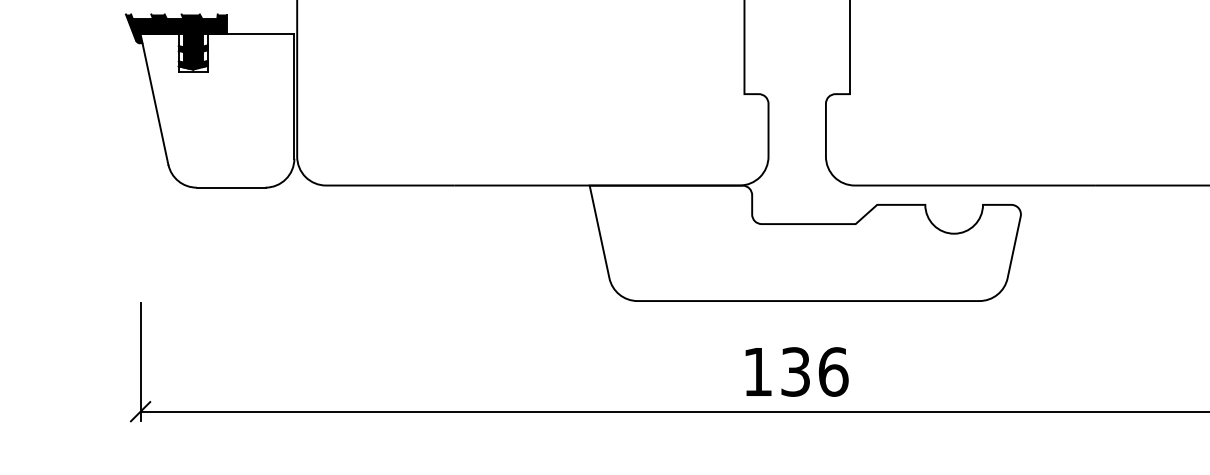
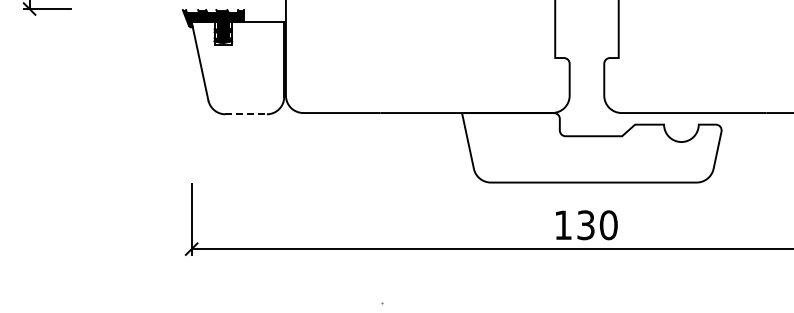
line: (231, 187) -> (246, 114), solid -> dashed
text: (832, 370) -> (608, 224), 136 -> 130

